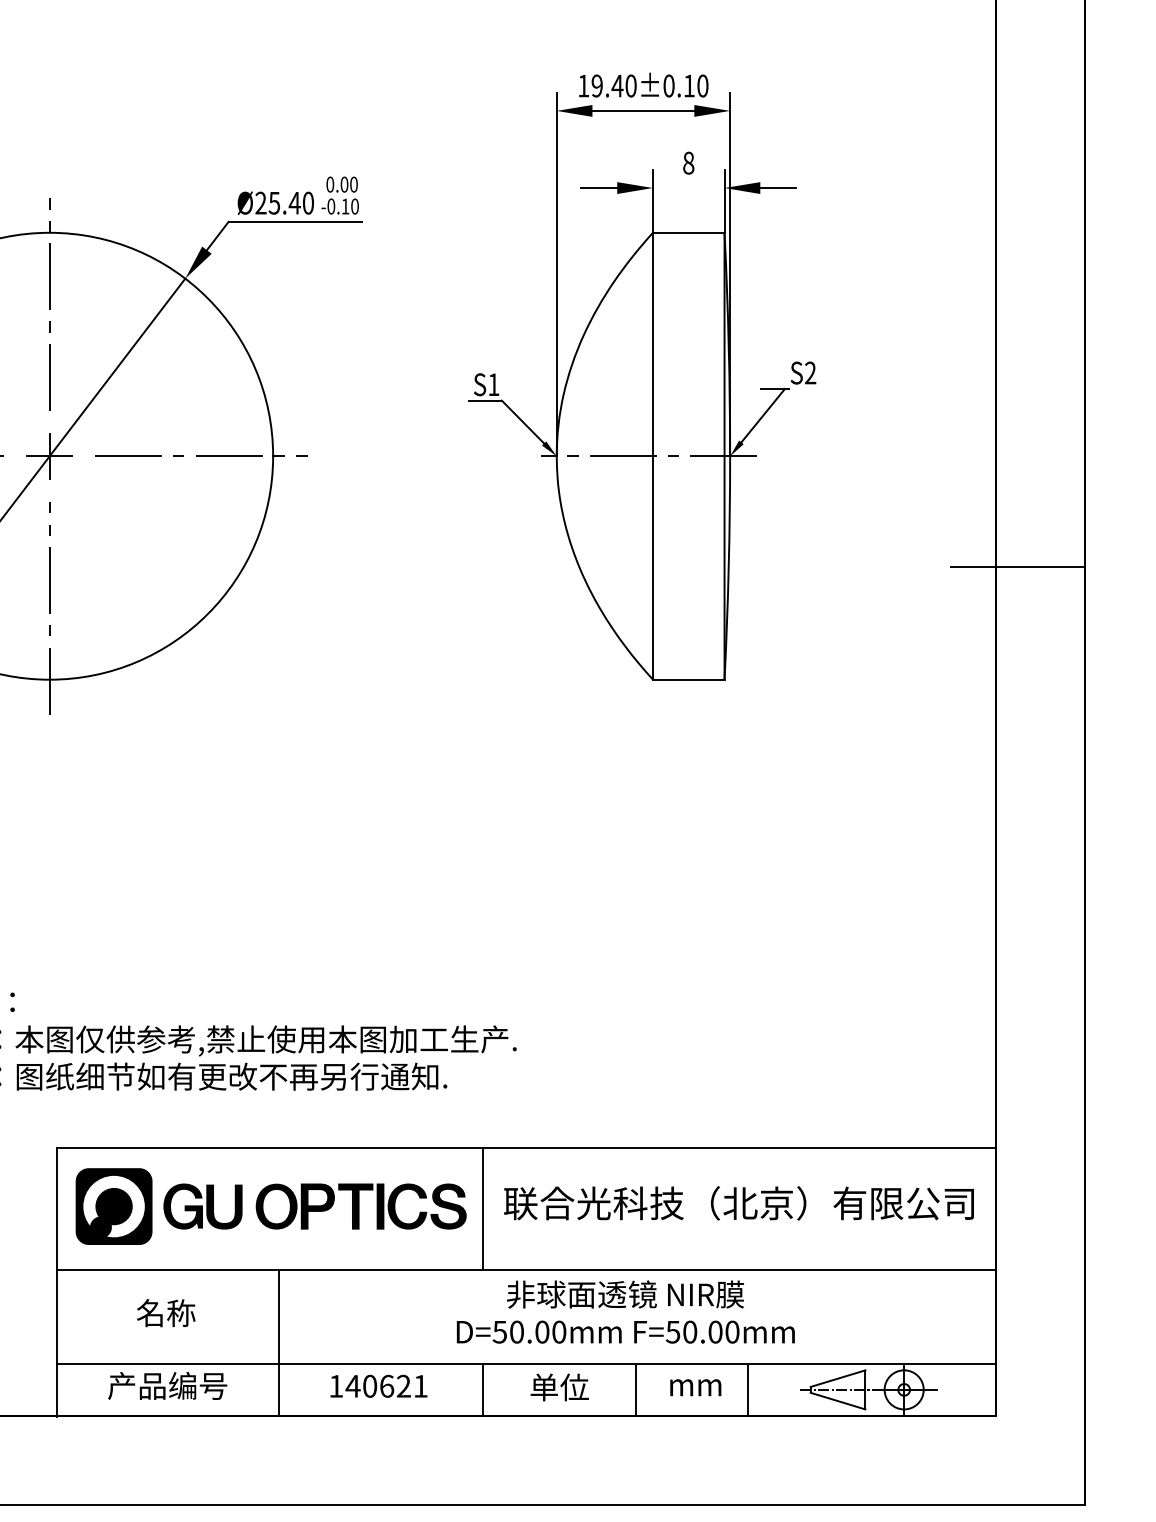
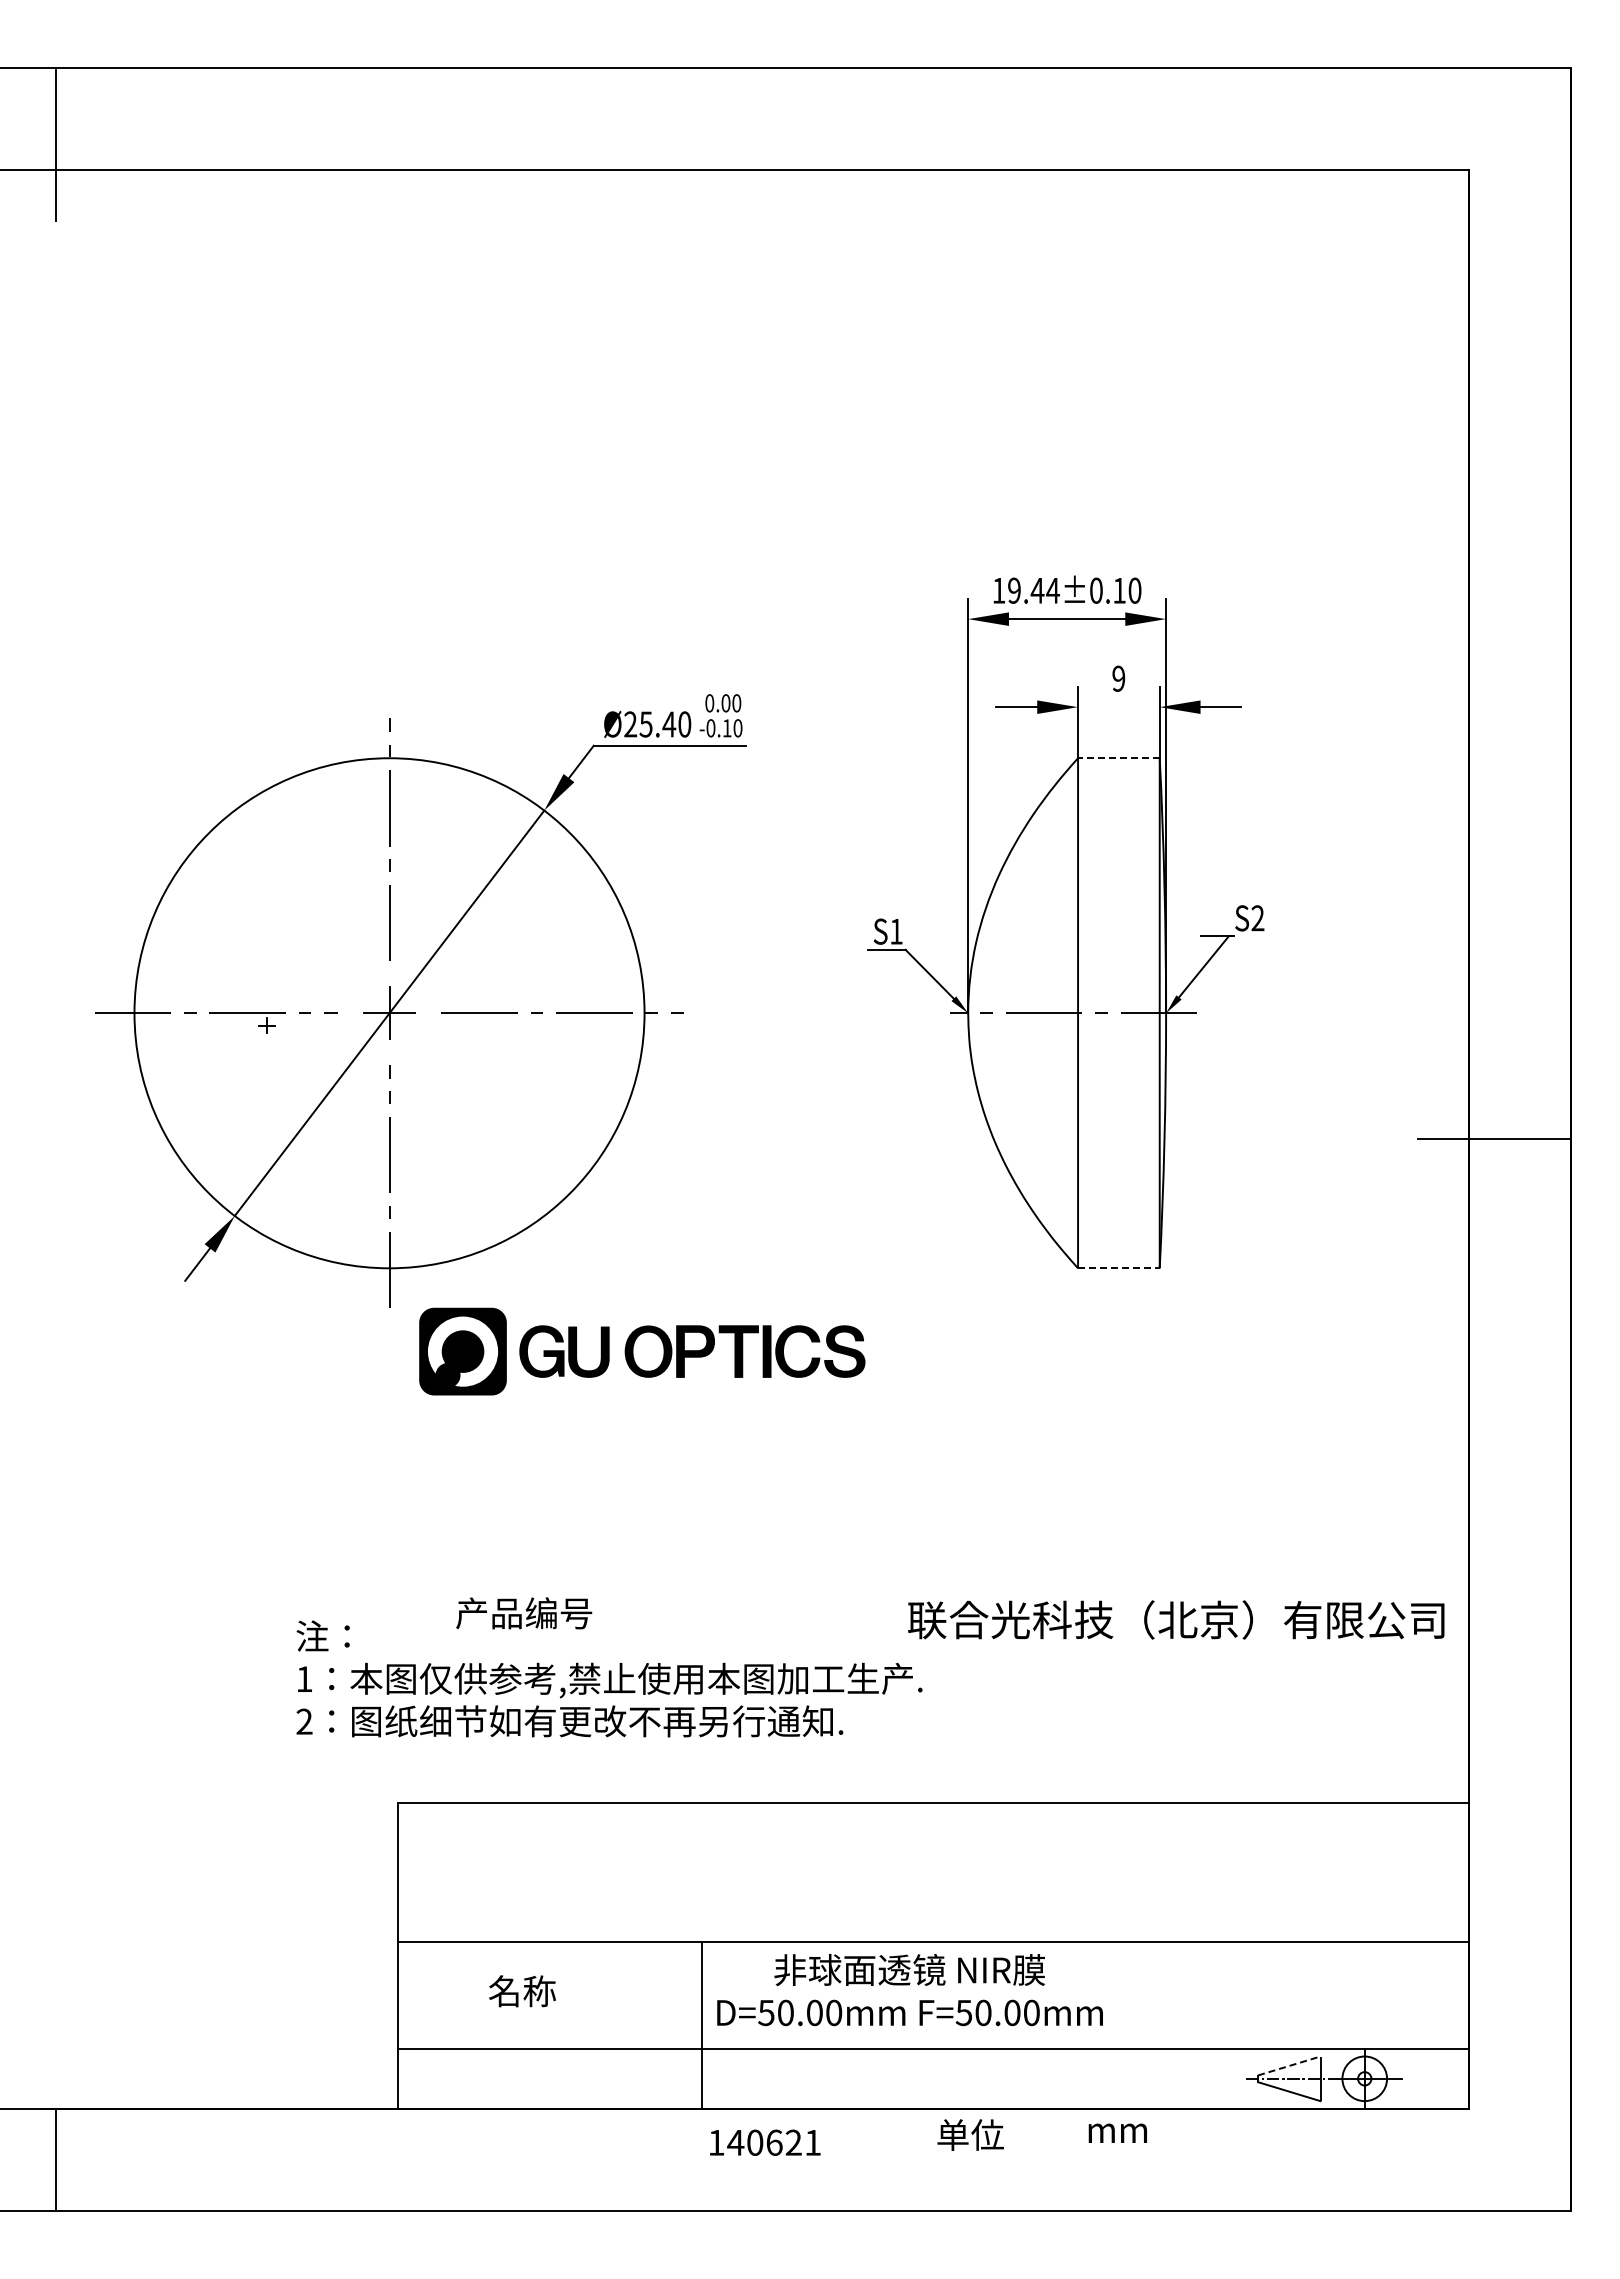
text: (630, 85) -> (1052, 590), 19.40±0.10 -> 19.44±0.10
text: (688, 162) -> (1118, 678), 8 -> 9
line: (688, 233) -> (1118, 758), solid -> dashed
line: (688, 679) -> (1118, 1268), solid -> dashed
text: (739, 1202) -> (1176, 1619), moved
part: (271, 1206) -> (642, 1351), moved
line: (483, 1208) -> (884, 1871), removed
text: (625, 1312) -> (909, 1990), moved
line: (278, 1342) -> (701, 2024), moved
line: (838, 1378) -> (1289, 2065), solid -> dashed
text: (167, 1386) -> (524, 1613), moved
text: (379, 1386) -> (765, 2142), moved
text: (559, 1386) -> (970, 2134), moved
text: (695, 1386) -> (1117, 2132), moved
line: (483, 1389) -> (884, 2078), removed
line: (635, 1389) -> (1058, 2078), removed
line: (748, 1389) -> (1186, 2078), removed

